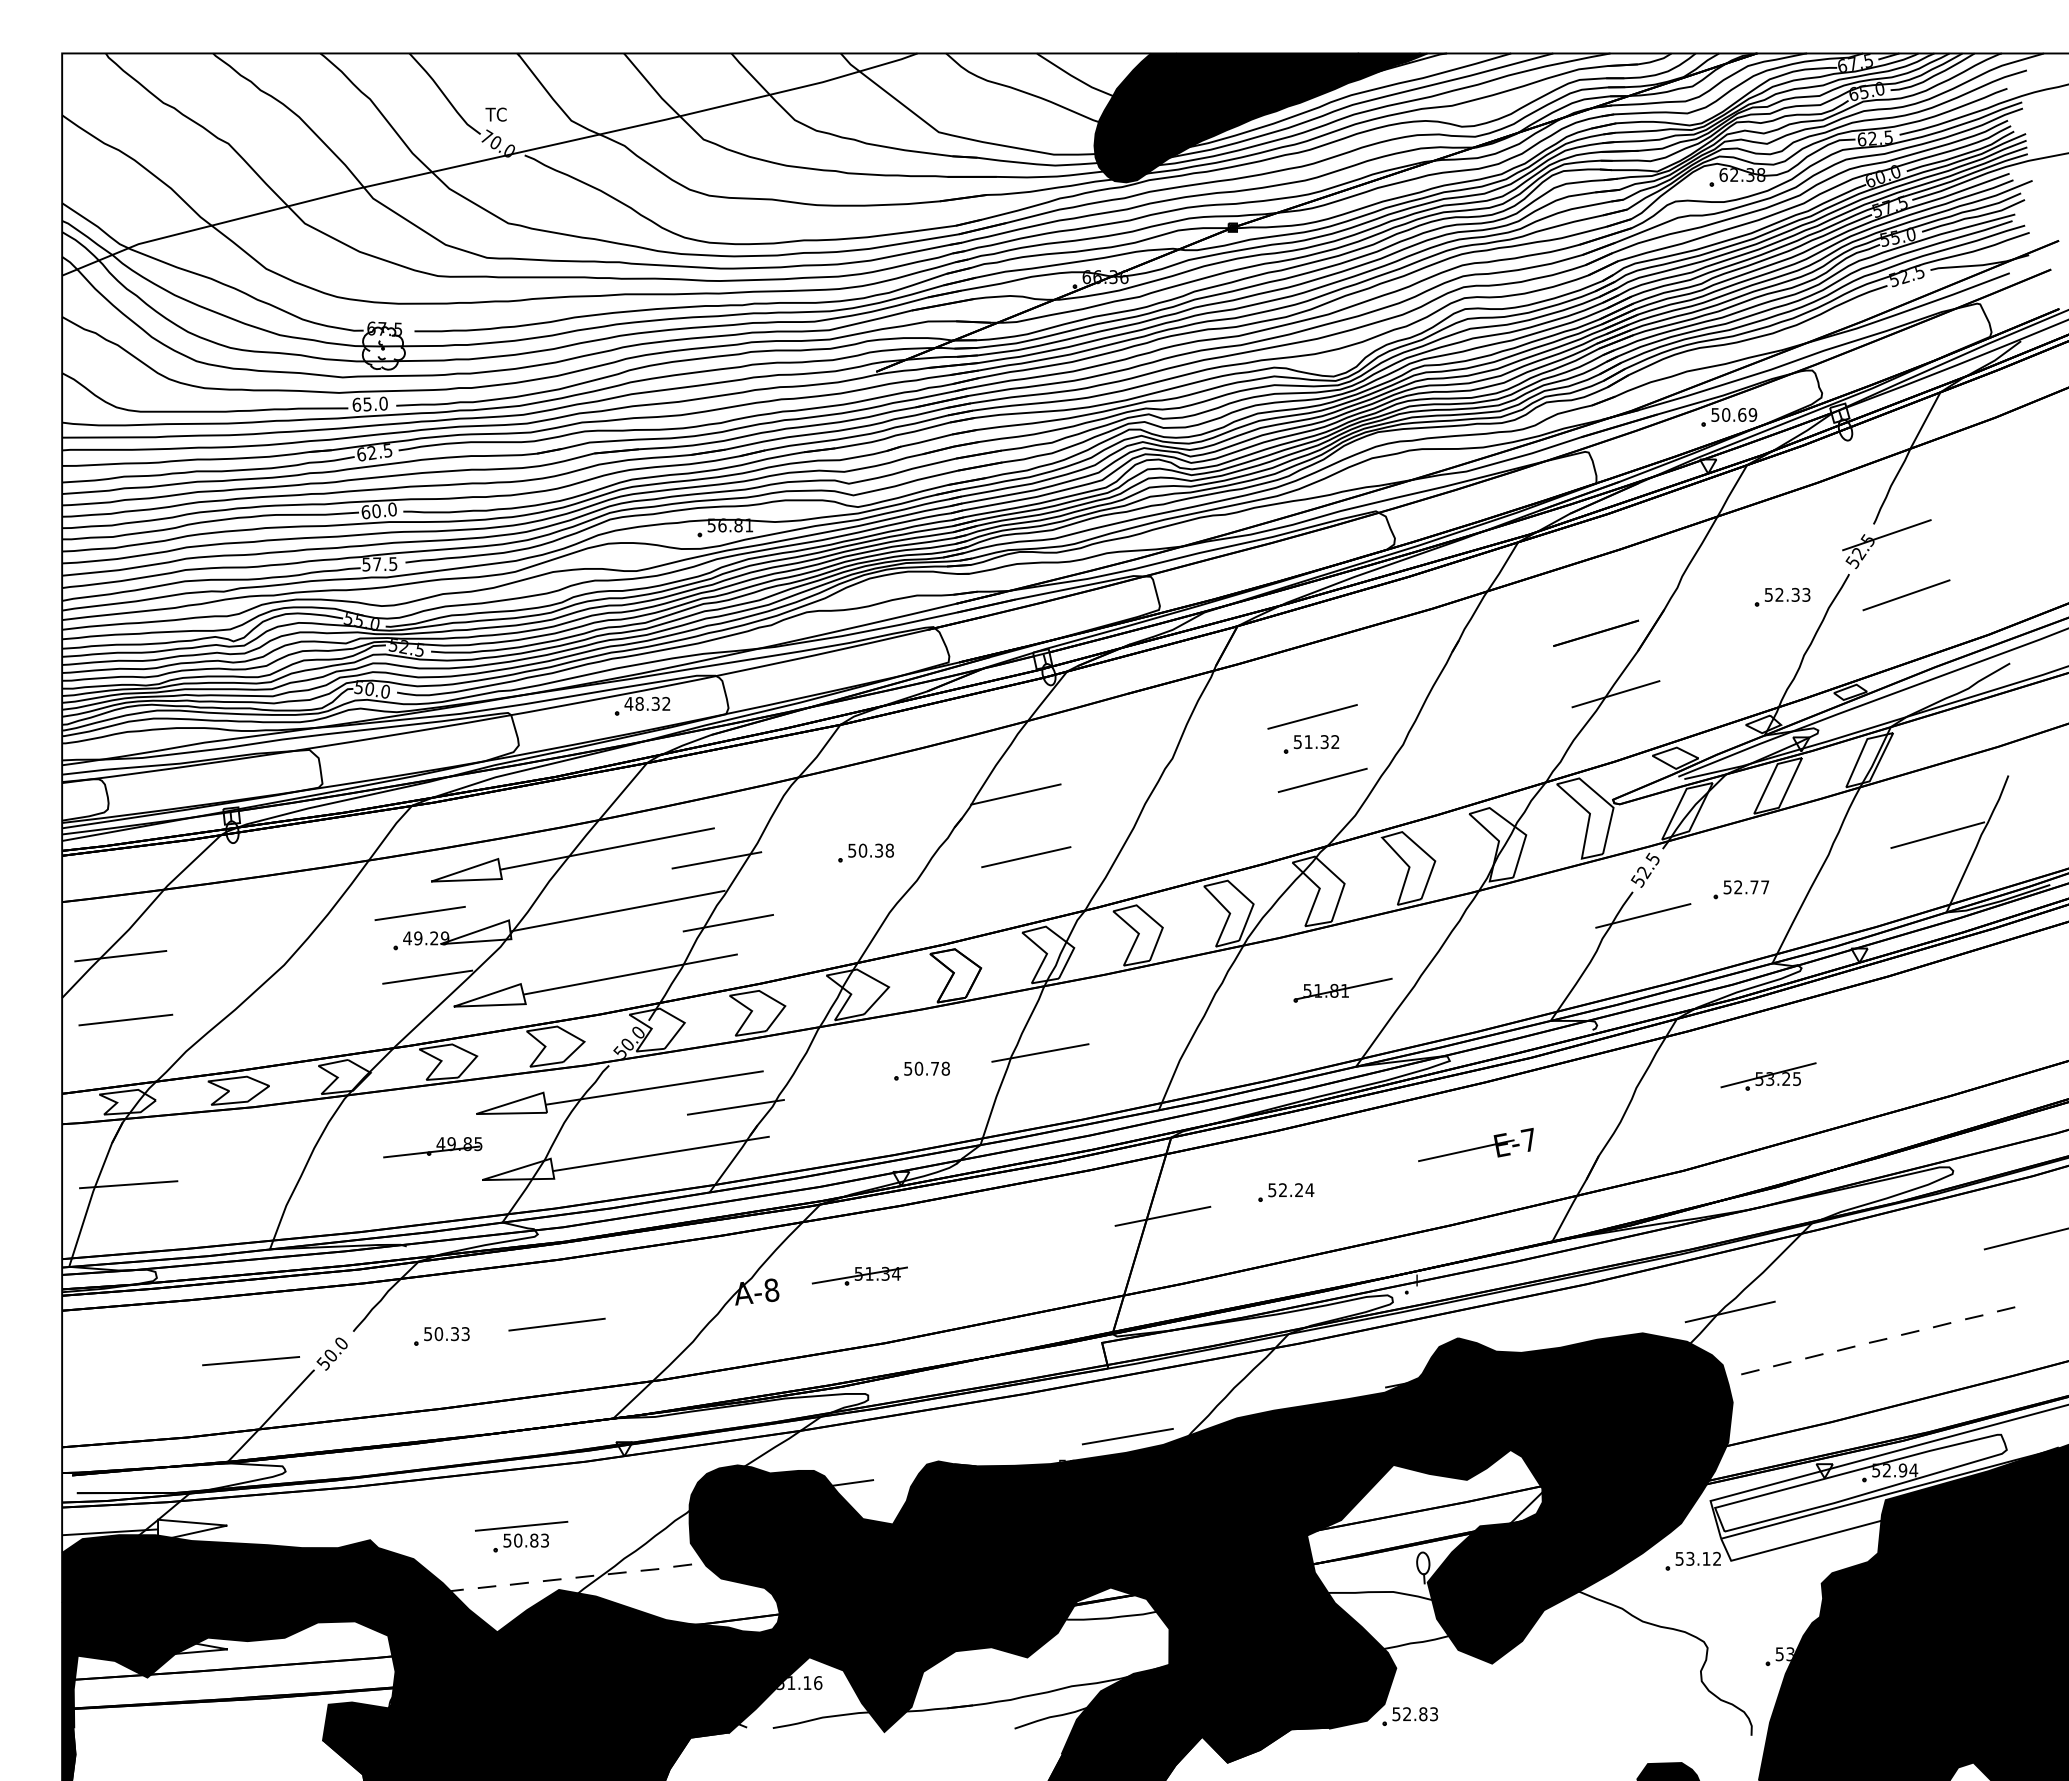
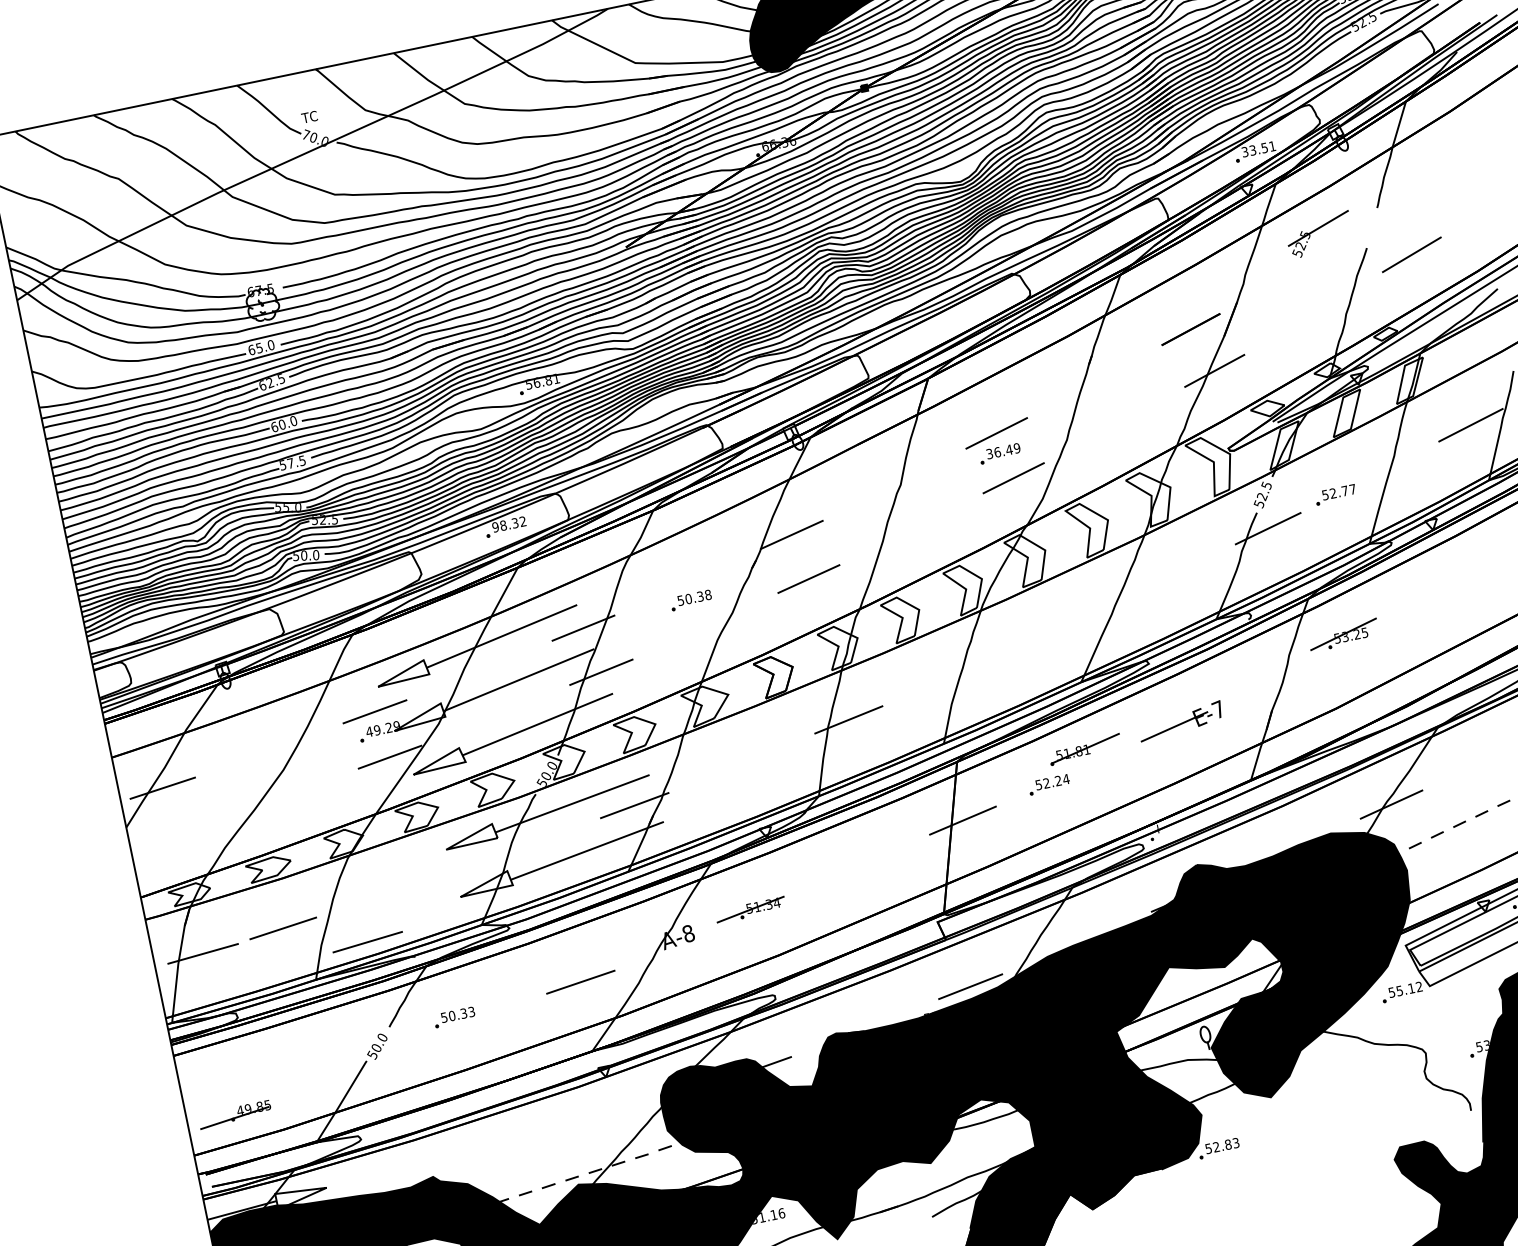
text: (1734, 414) -> (1258, 148), 50.69 -> 33.51
part: (1883, 537) -> (1316, 230), moved
part: (1782, 596) -> (1321, 274), removed
text: (628, 703) -> (495, 527), 48.32 -> 98.32
text: (1316, 742) -> (1003, 451), 51.32 -> 36.49
part: (1342, 989) -> (1084, 749), moved
line: (125, 1019) -> (282, 928), moved
part: (921, 1070) -> (764, 750), removed
part: (1768, 1076) -> (1343, 635), moved
part: (432, 1147) -> (234, 1114), moved
line: (556, 1324) -> (580, 982), moved
line: (250, 1361) -> (367, 942), moved
part: (521, 1536) -> (543, 1151), removed
text: (1690, 1558) -> (1399, 990), 53.12 -> 55.12

